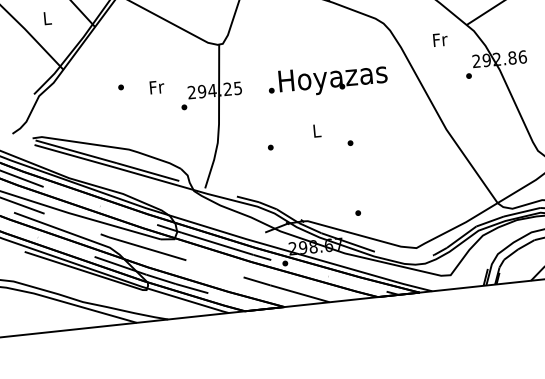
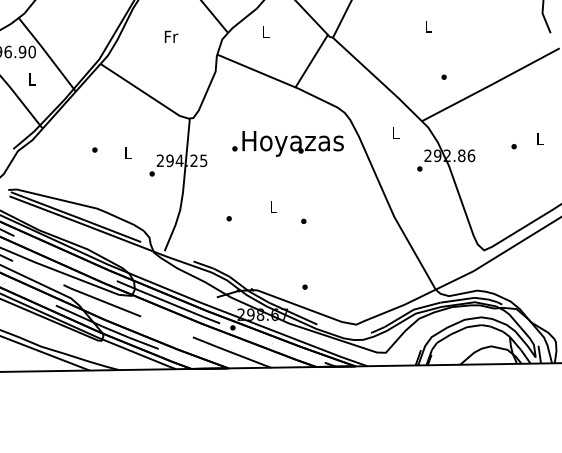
text: (440, 39) -> (396, 132), Fr -> L
text: (327, 79) -> (287, 143), moved
text: (157, 86) -> (128, 152), Fr -> L

